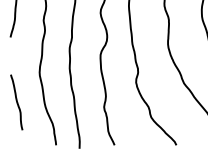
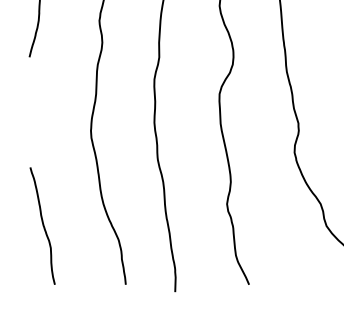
curve: (16, 102) -> (42, 226), moved

